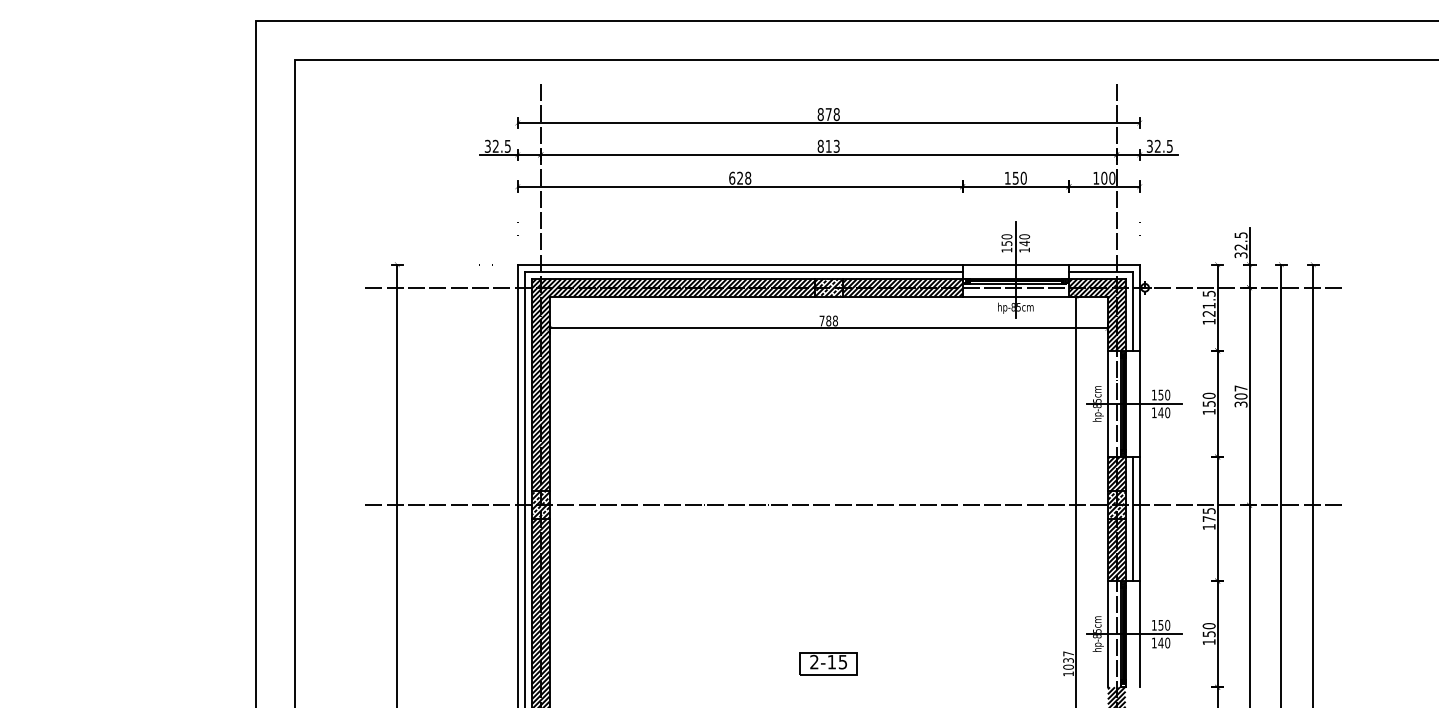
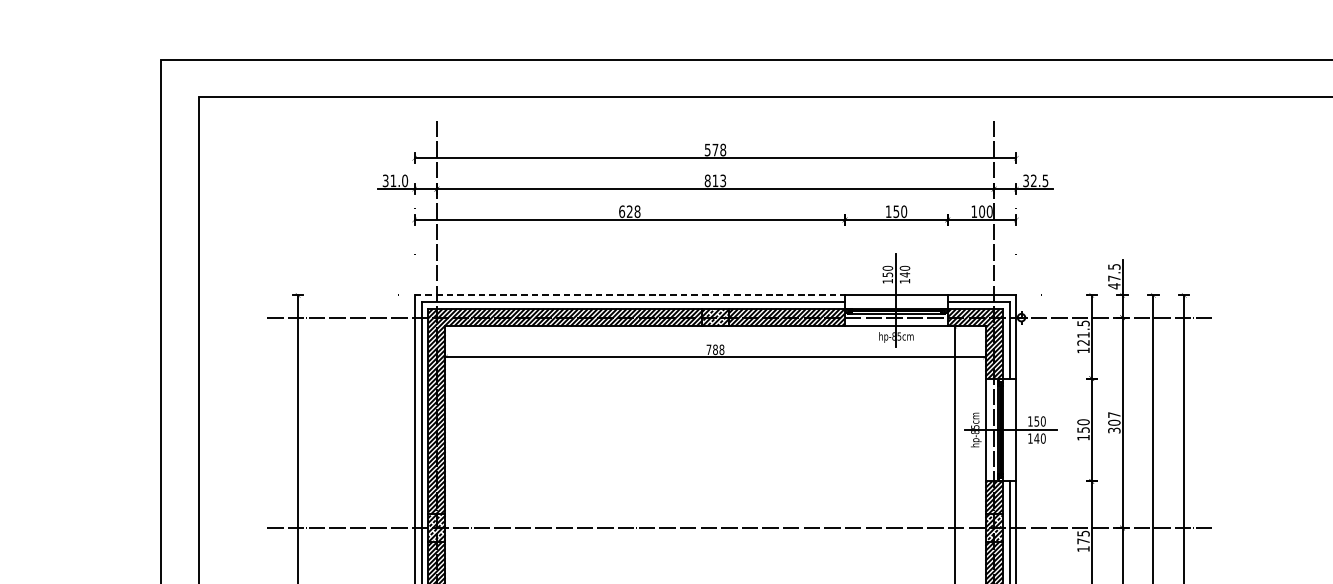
text: (820, 114) -> (707, 150), 878 -> 578
text: (501, 145) -> (398, 180), 32.5 -> 31.0
text: (1240, 251) -> (1113, 282), 32.5 -> 47.5
line: (740, 264) -> (630, 295), solid -> dashed

